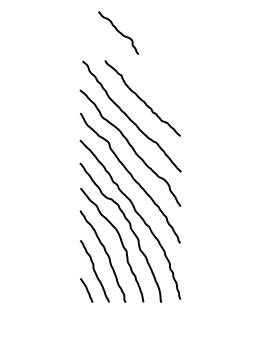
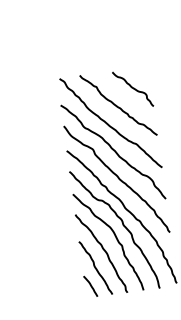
curve: (118, 32) -> (132, 88), moved

